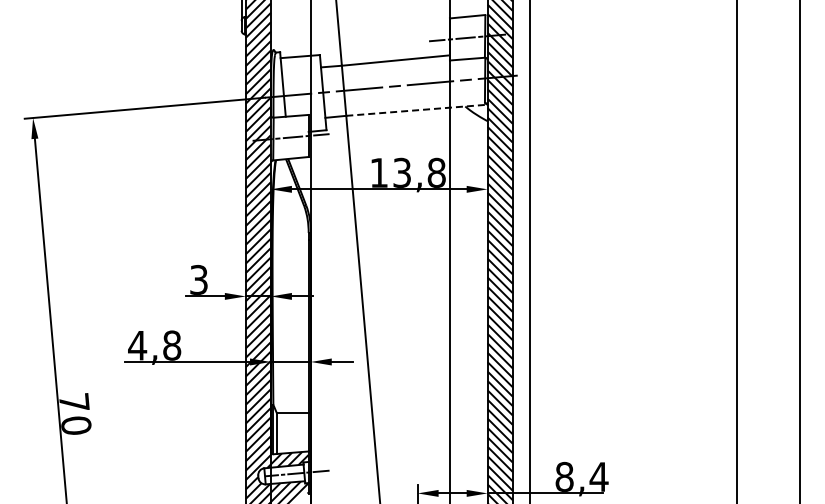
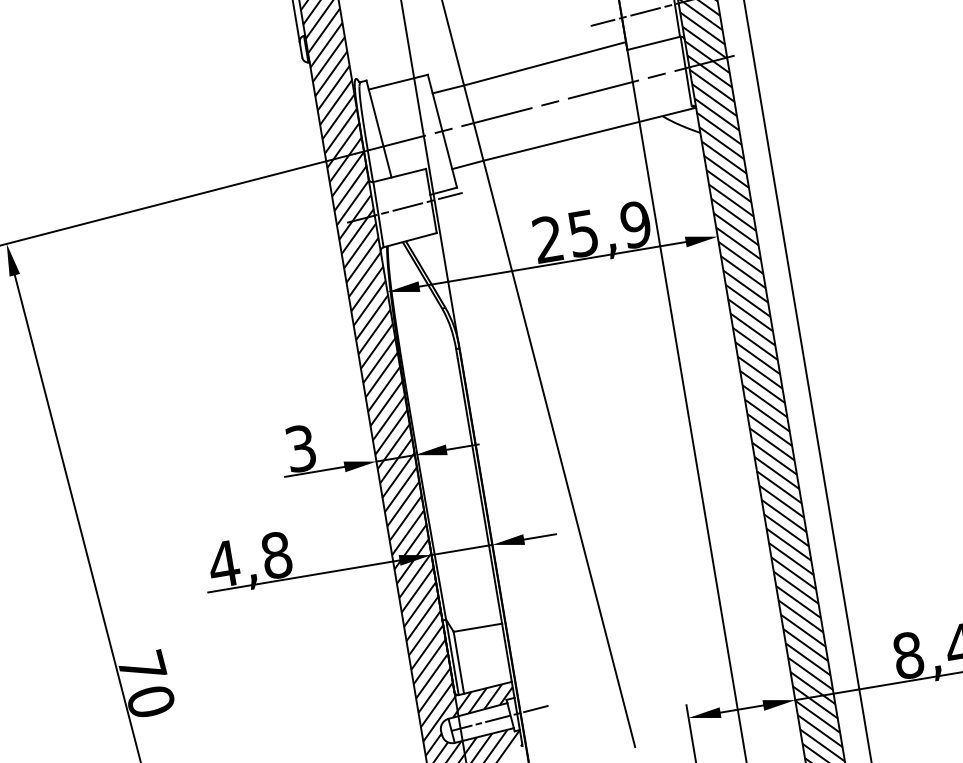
line: (416, 110) -> (589, 134), dashed -> solid
text: (407, 172) -> (591, 231), 13,8 -> 25,9

